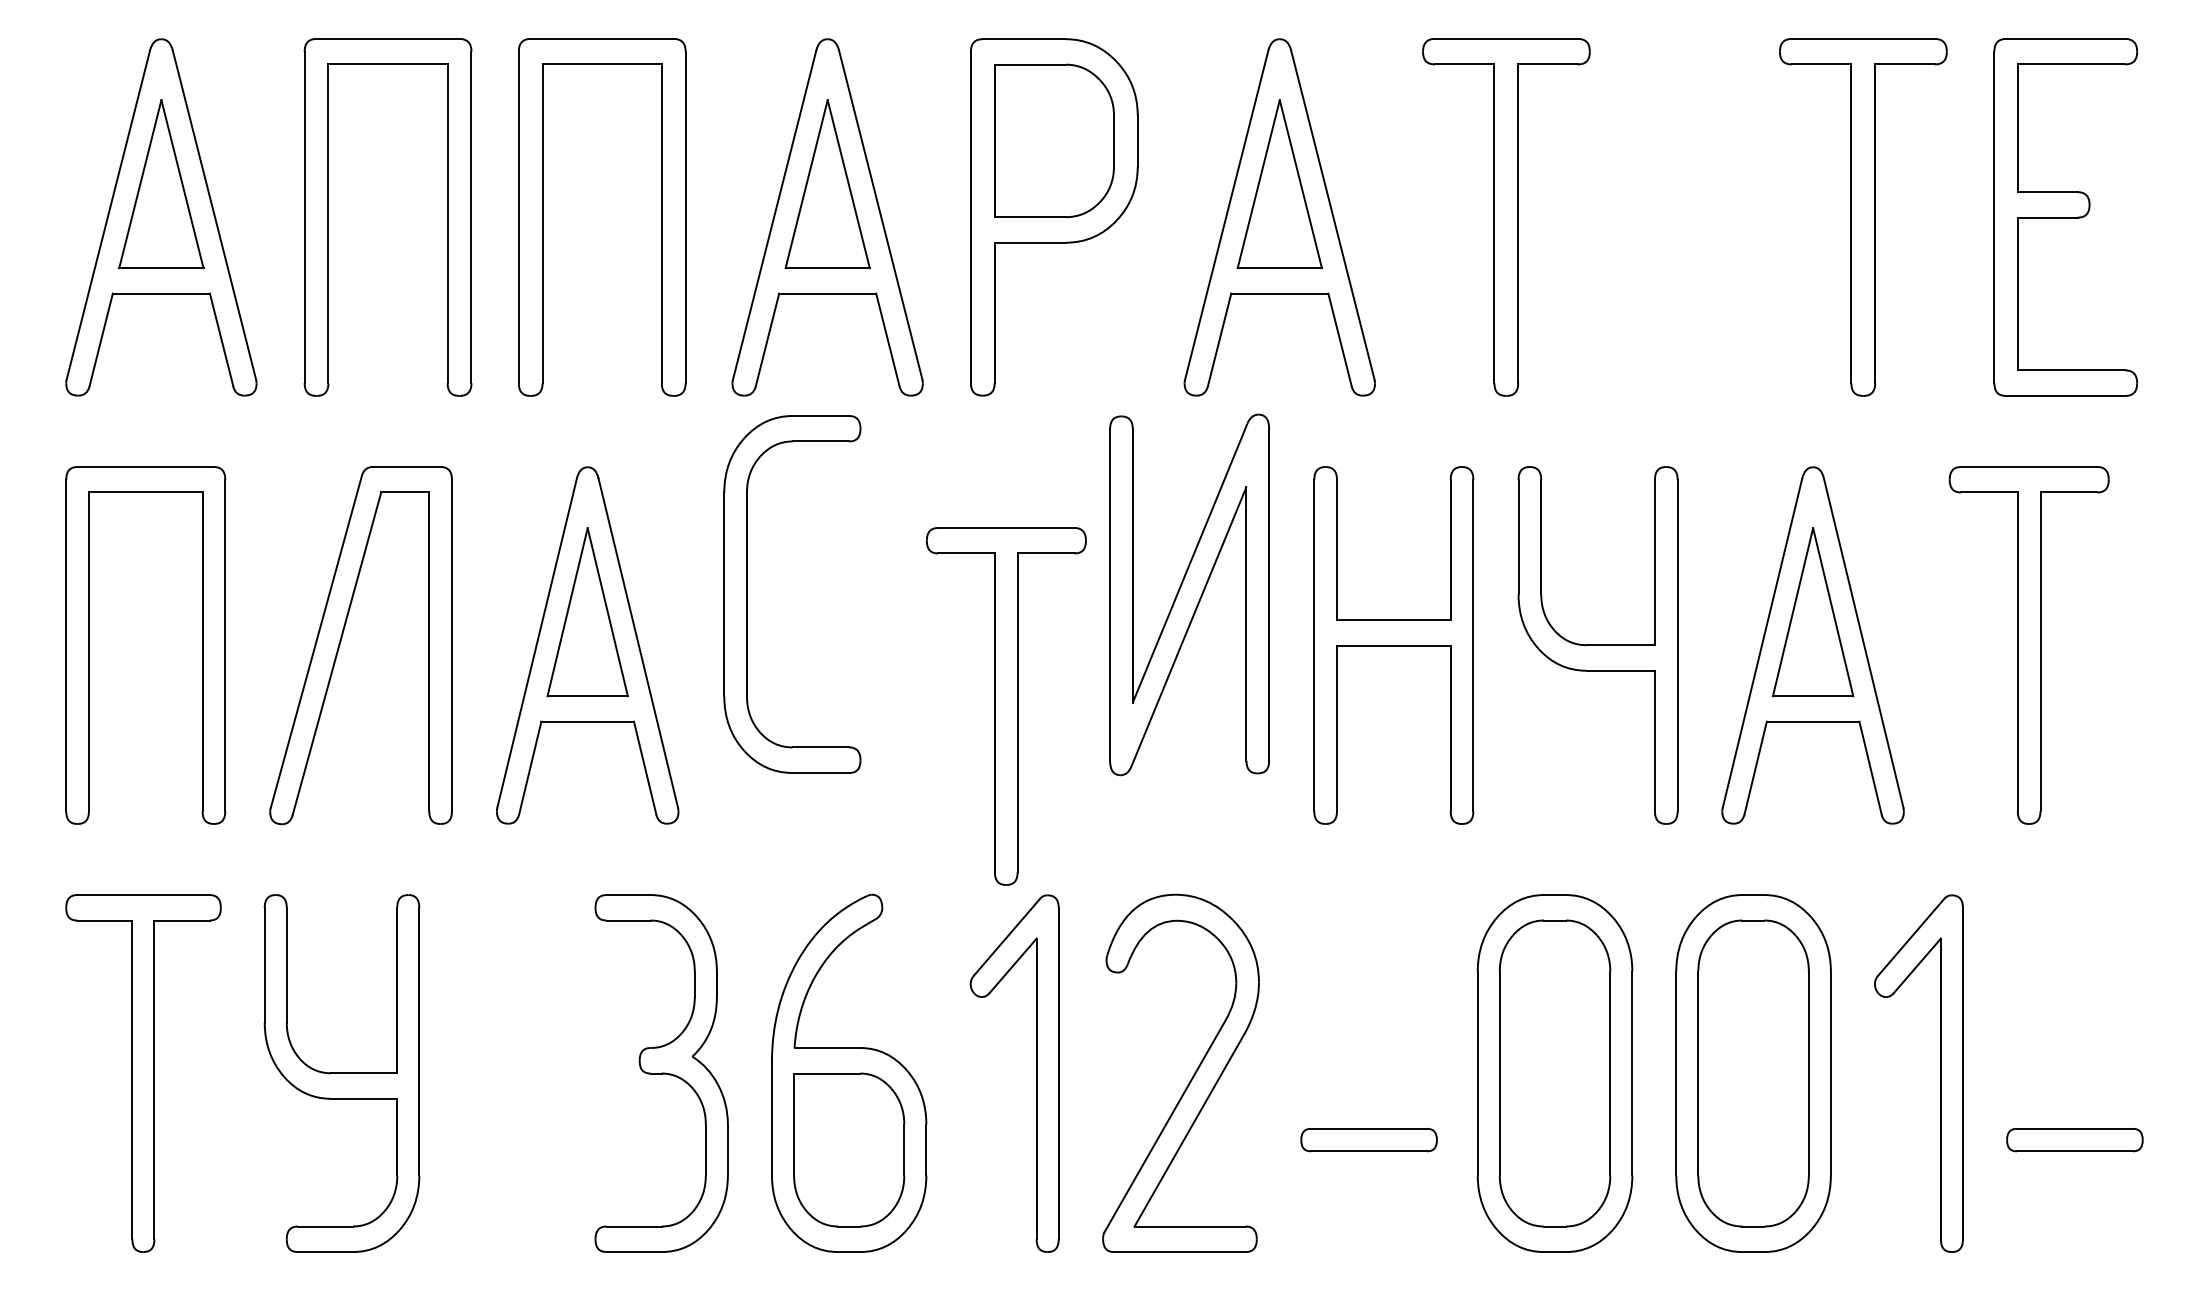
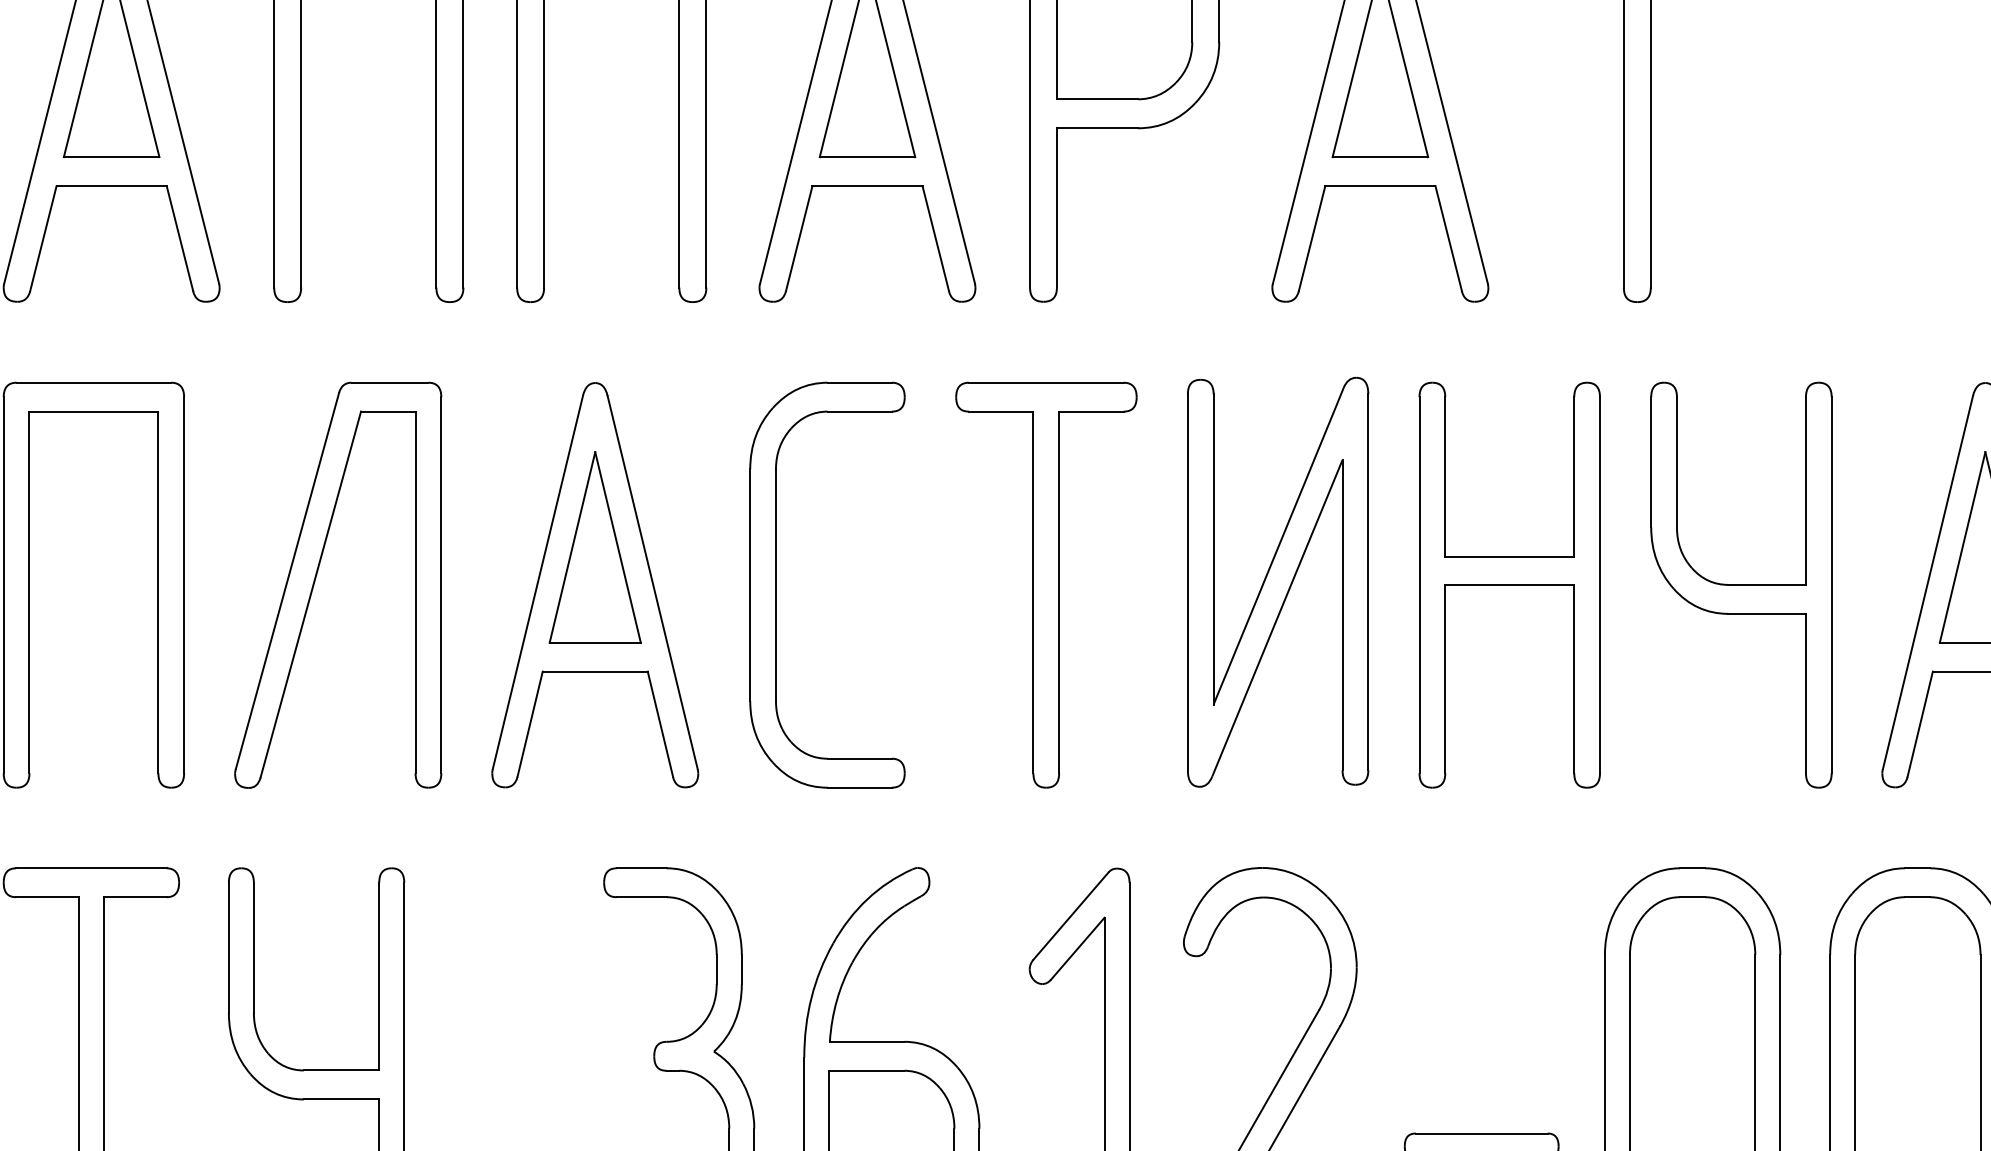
part: (747, 594) -> (776, 585), moved
part: (1189, 594) -> (1277, 581), moved
part: (1006, 706) -> (1046, 585), moved

